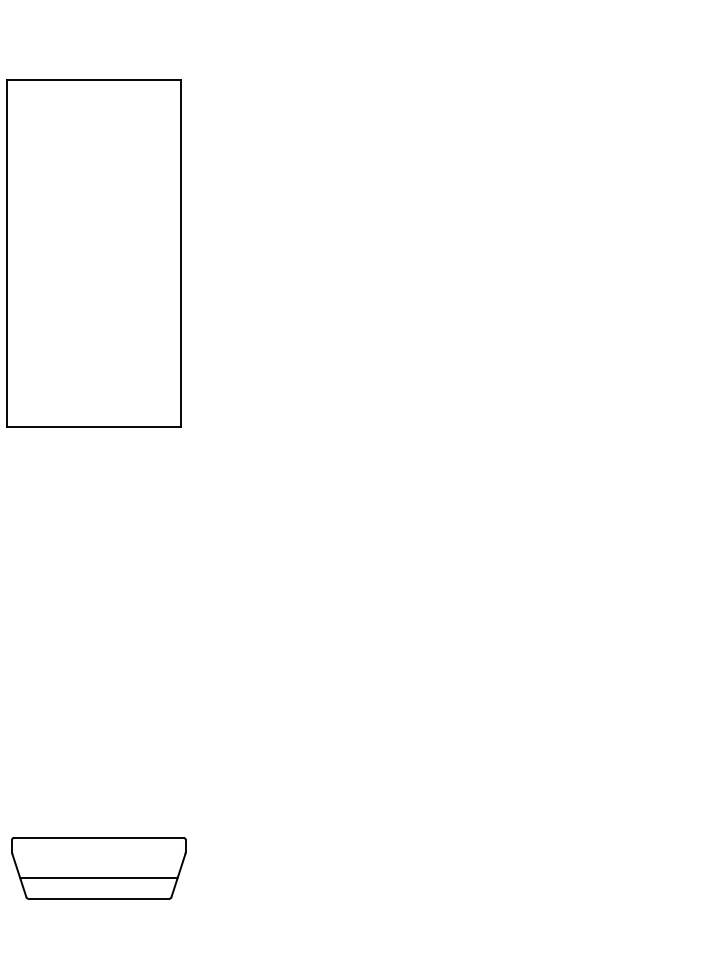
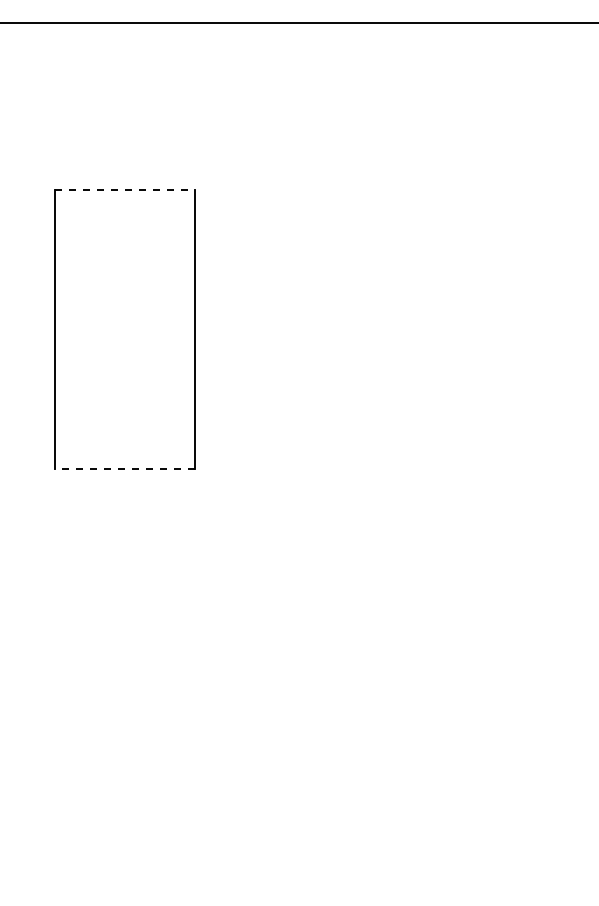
line: (94, 79) -> (125, 190), solid -> dashed
line: (94, 427) -> (125, 469), solid -> dashed
part: (98, 867) -> (128, 822), removed

